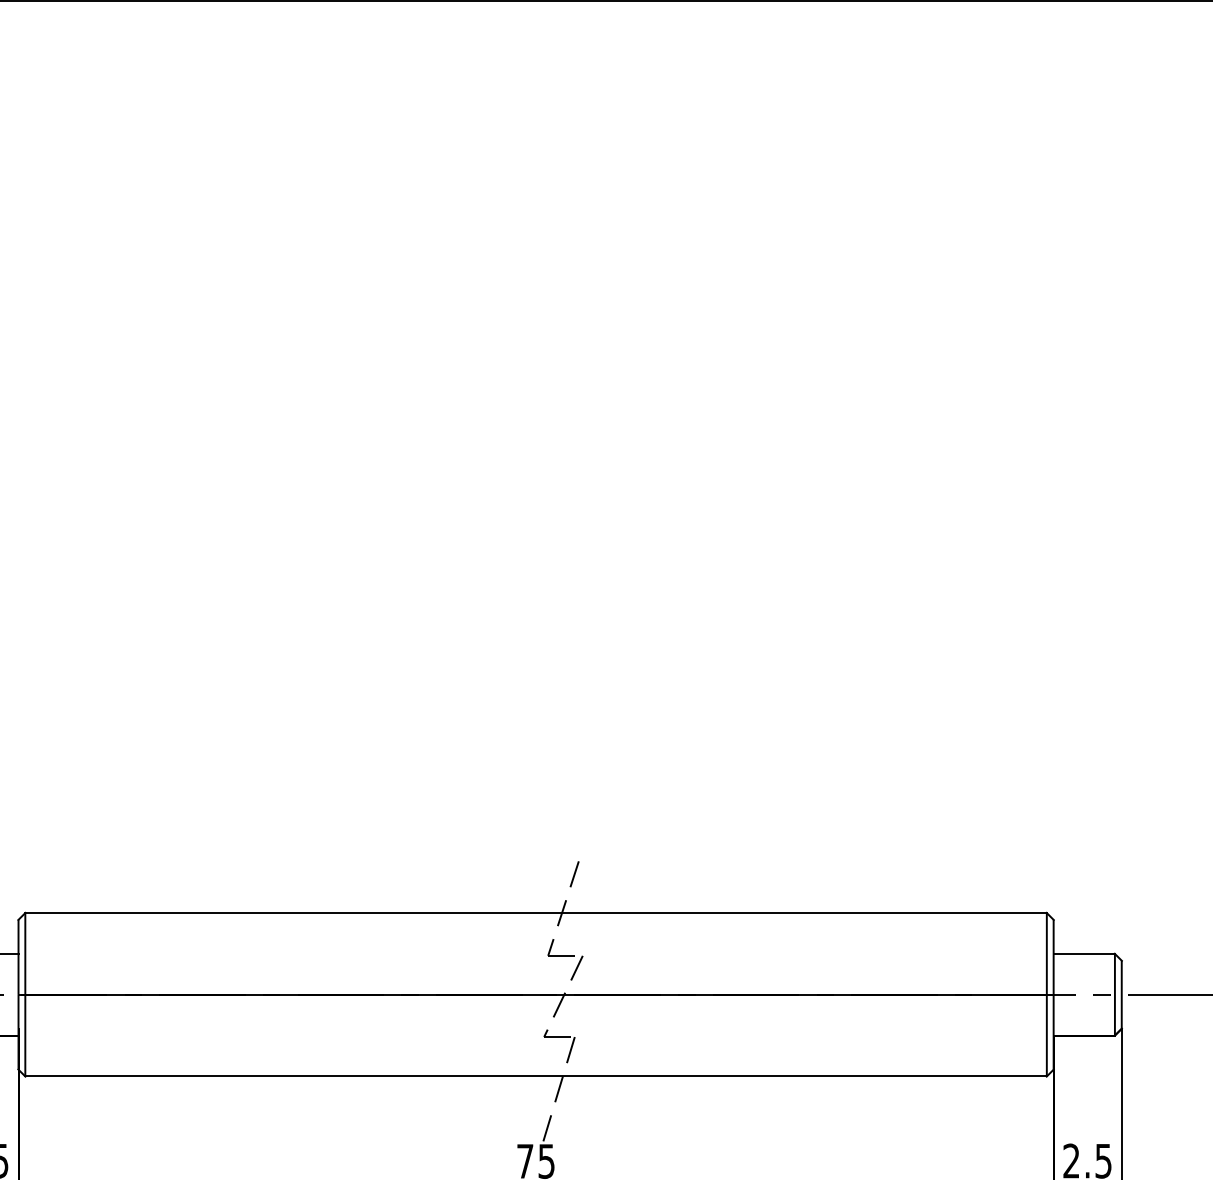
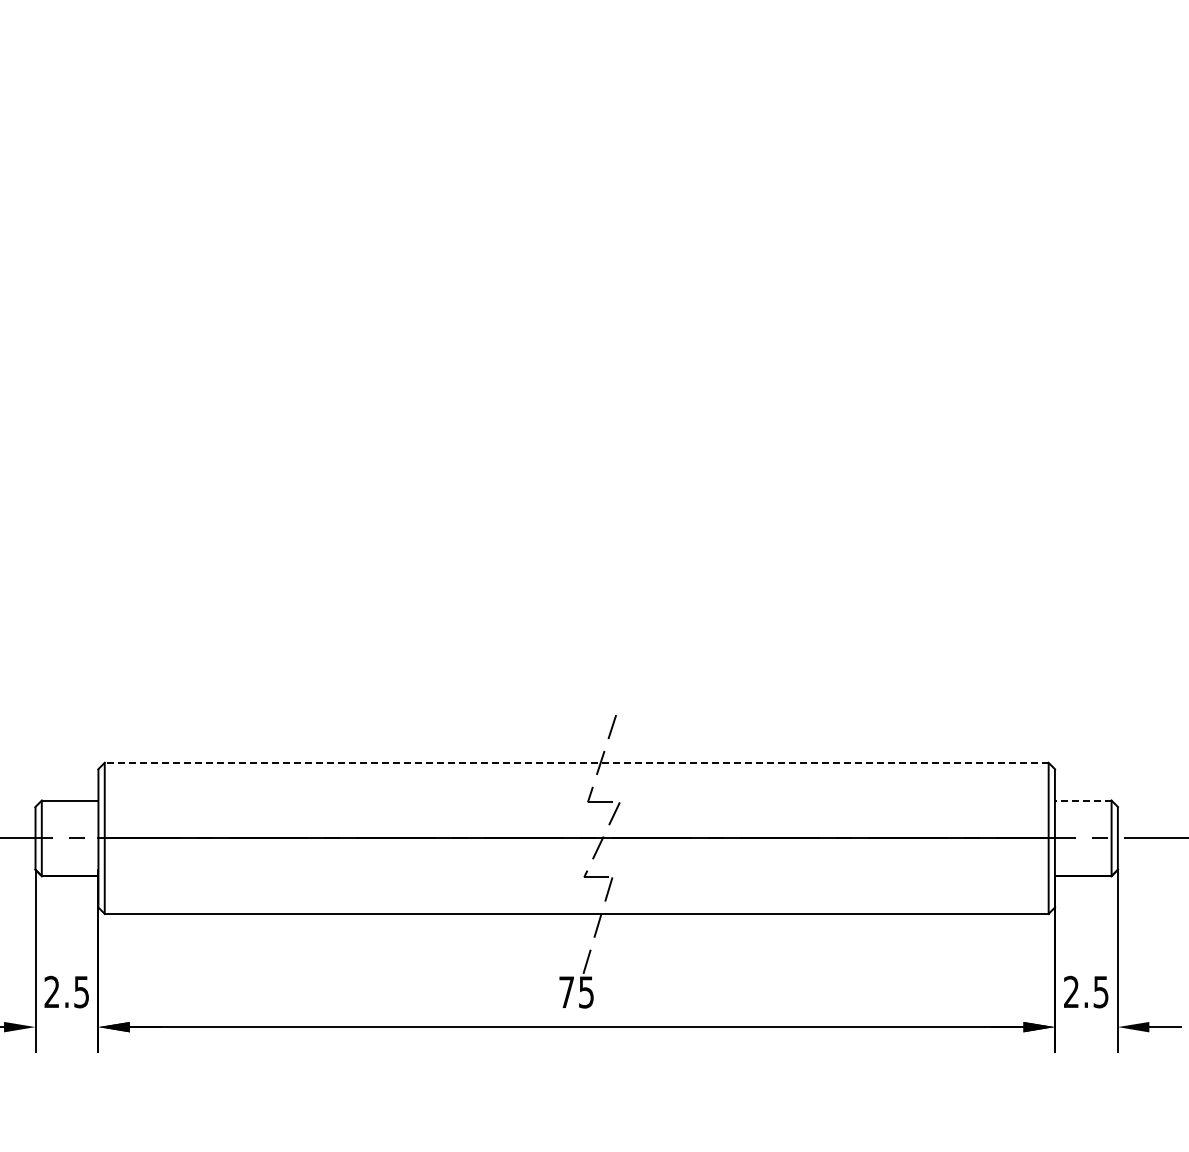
line: (535, 912) -> (576, 762), solid -> dashed
line: (1083, 953) -> (1082, 800), solid -> dashed

